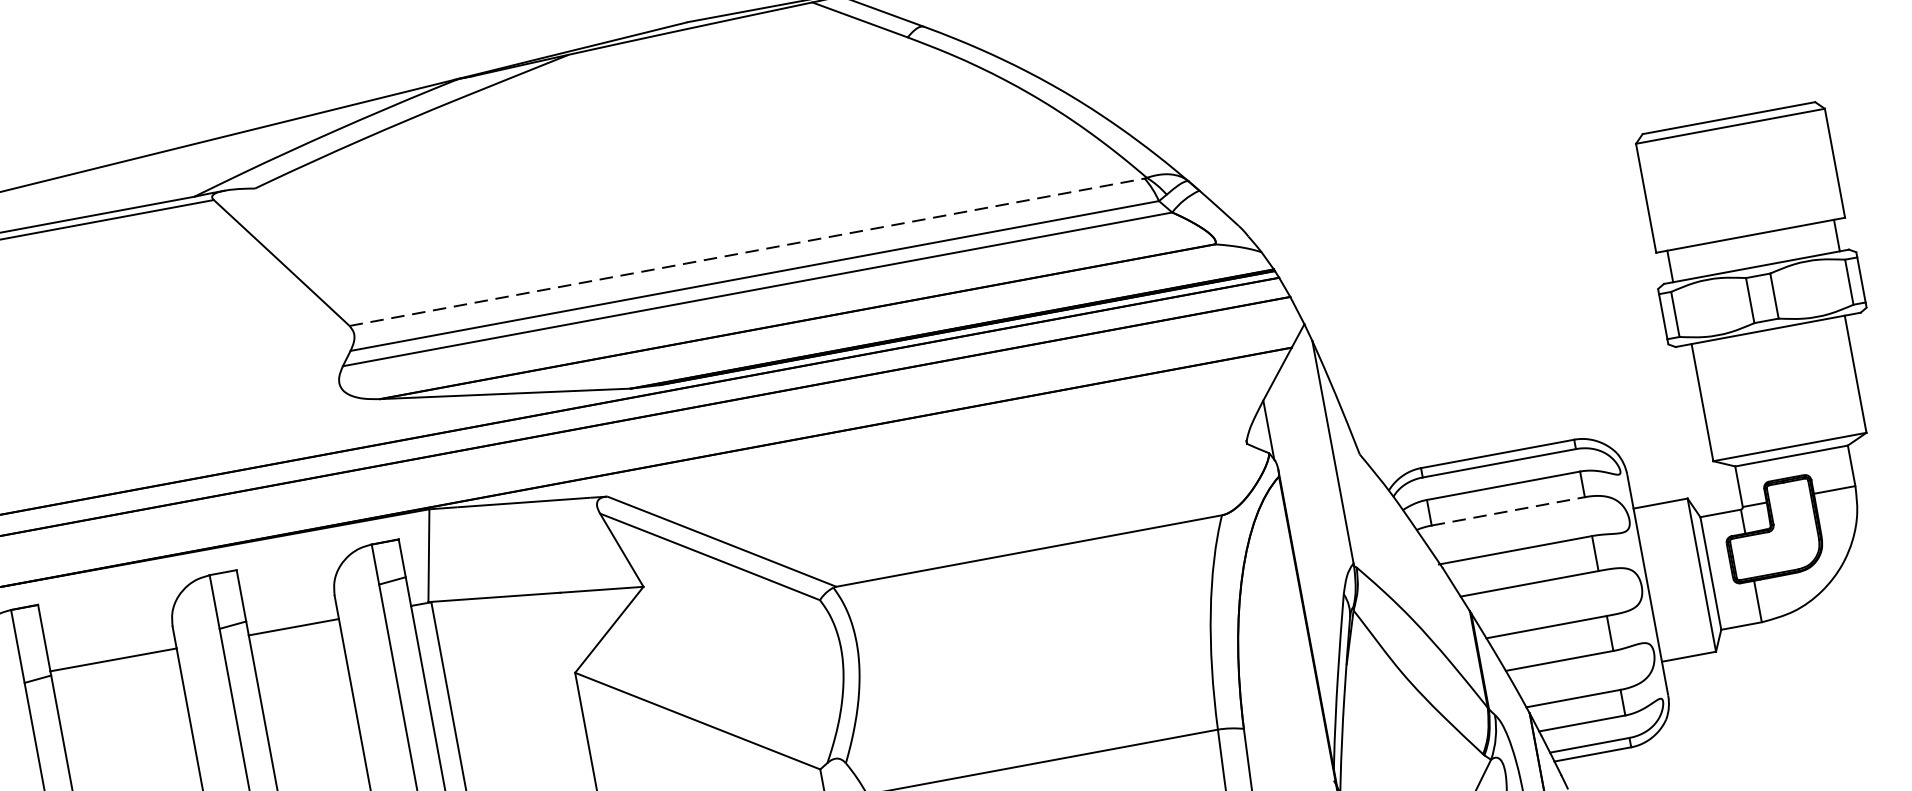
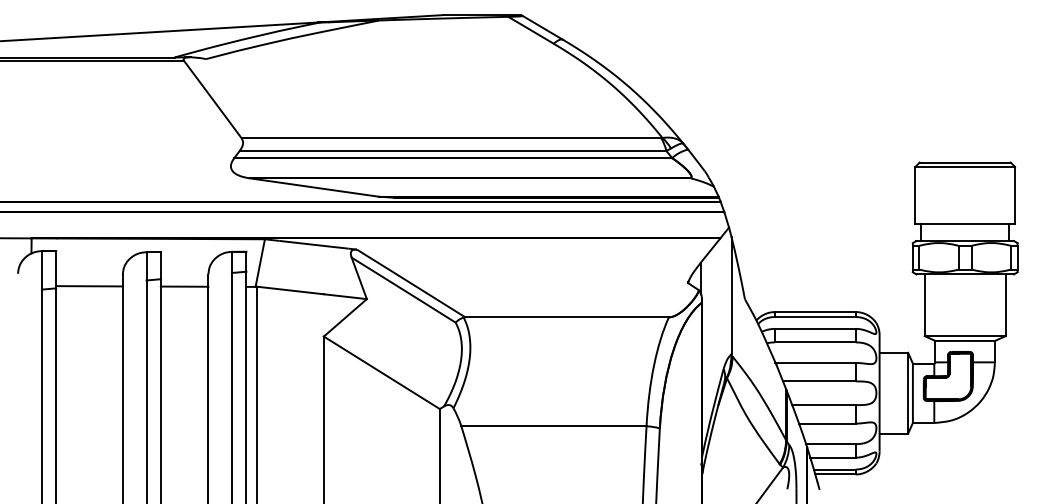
line: (747, 252) -> (451, 138), dashed -> solid
line: (1508, 511) -> (815, 342), dashed -> solid

